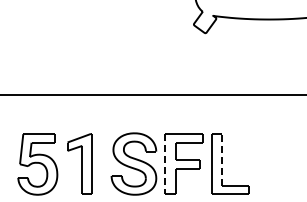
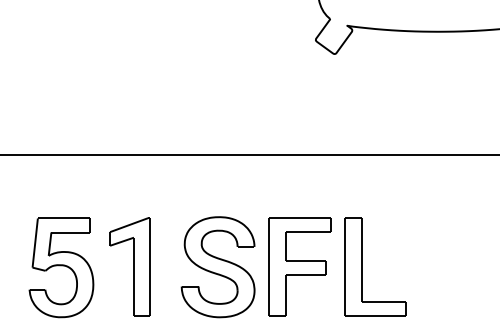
line: (222, 159) -> (362, 259), dashed -> solid
line: (165, 164) -> (269, 267), dashed -> solid

